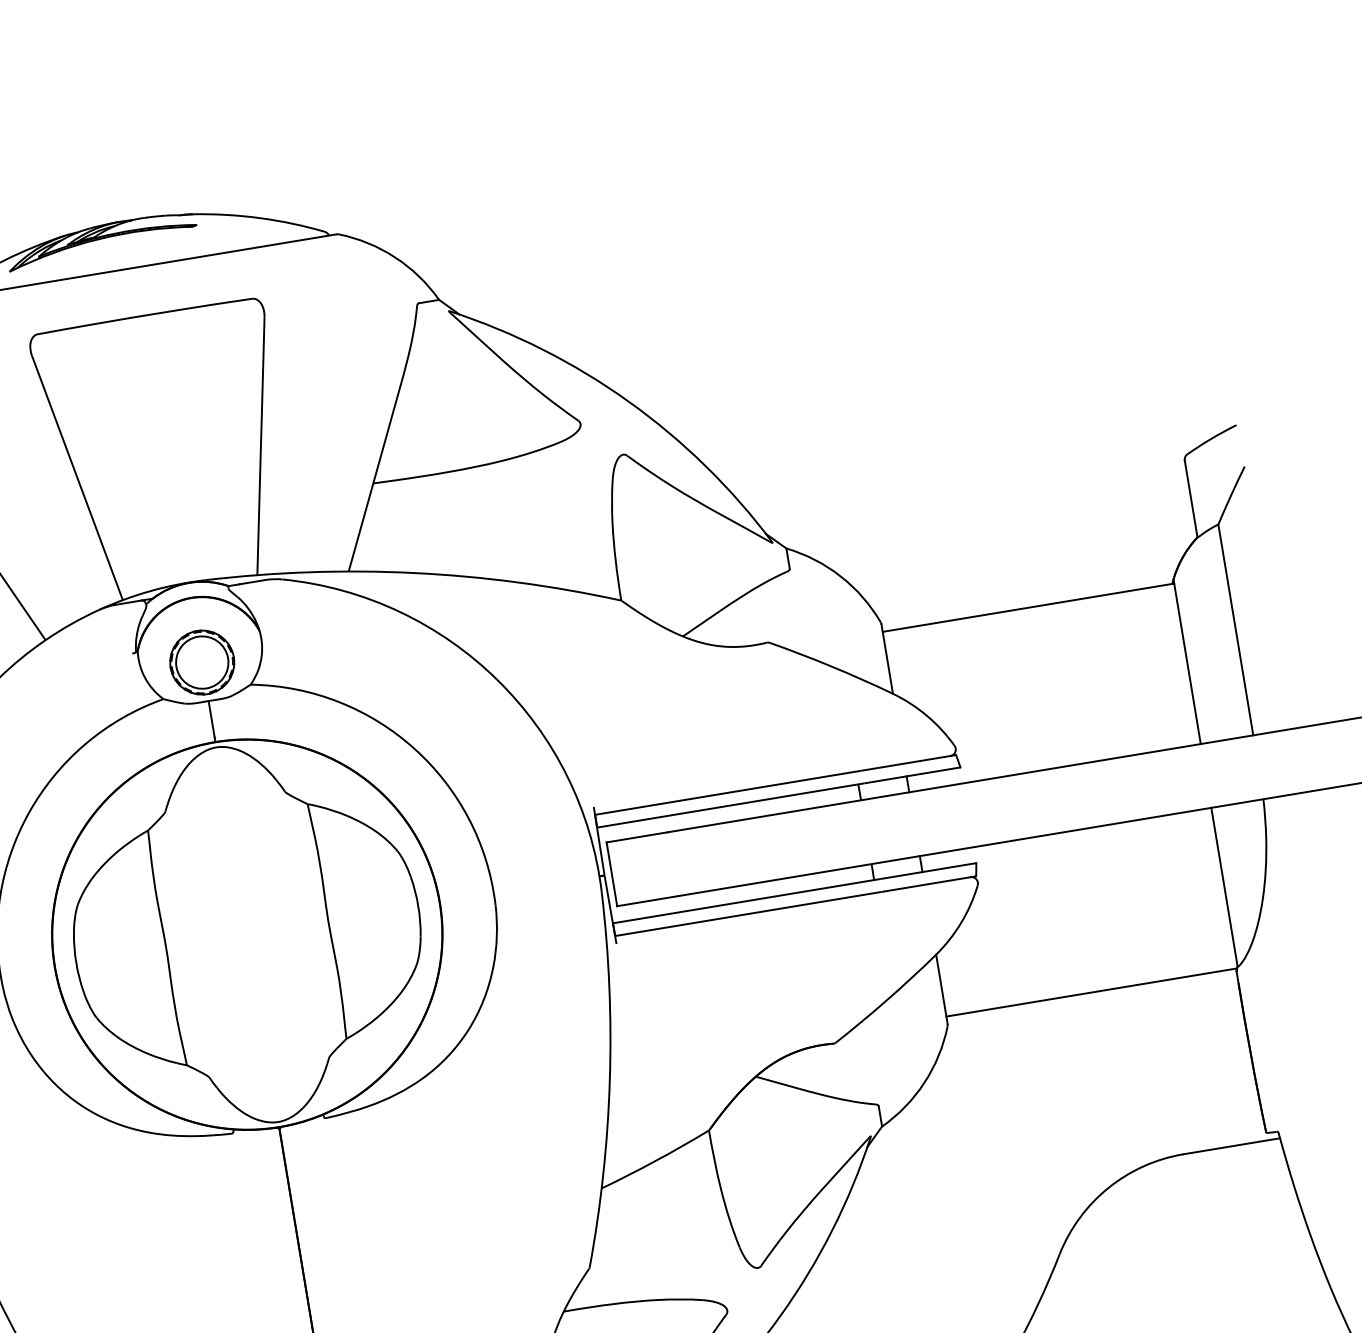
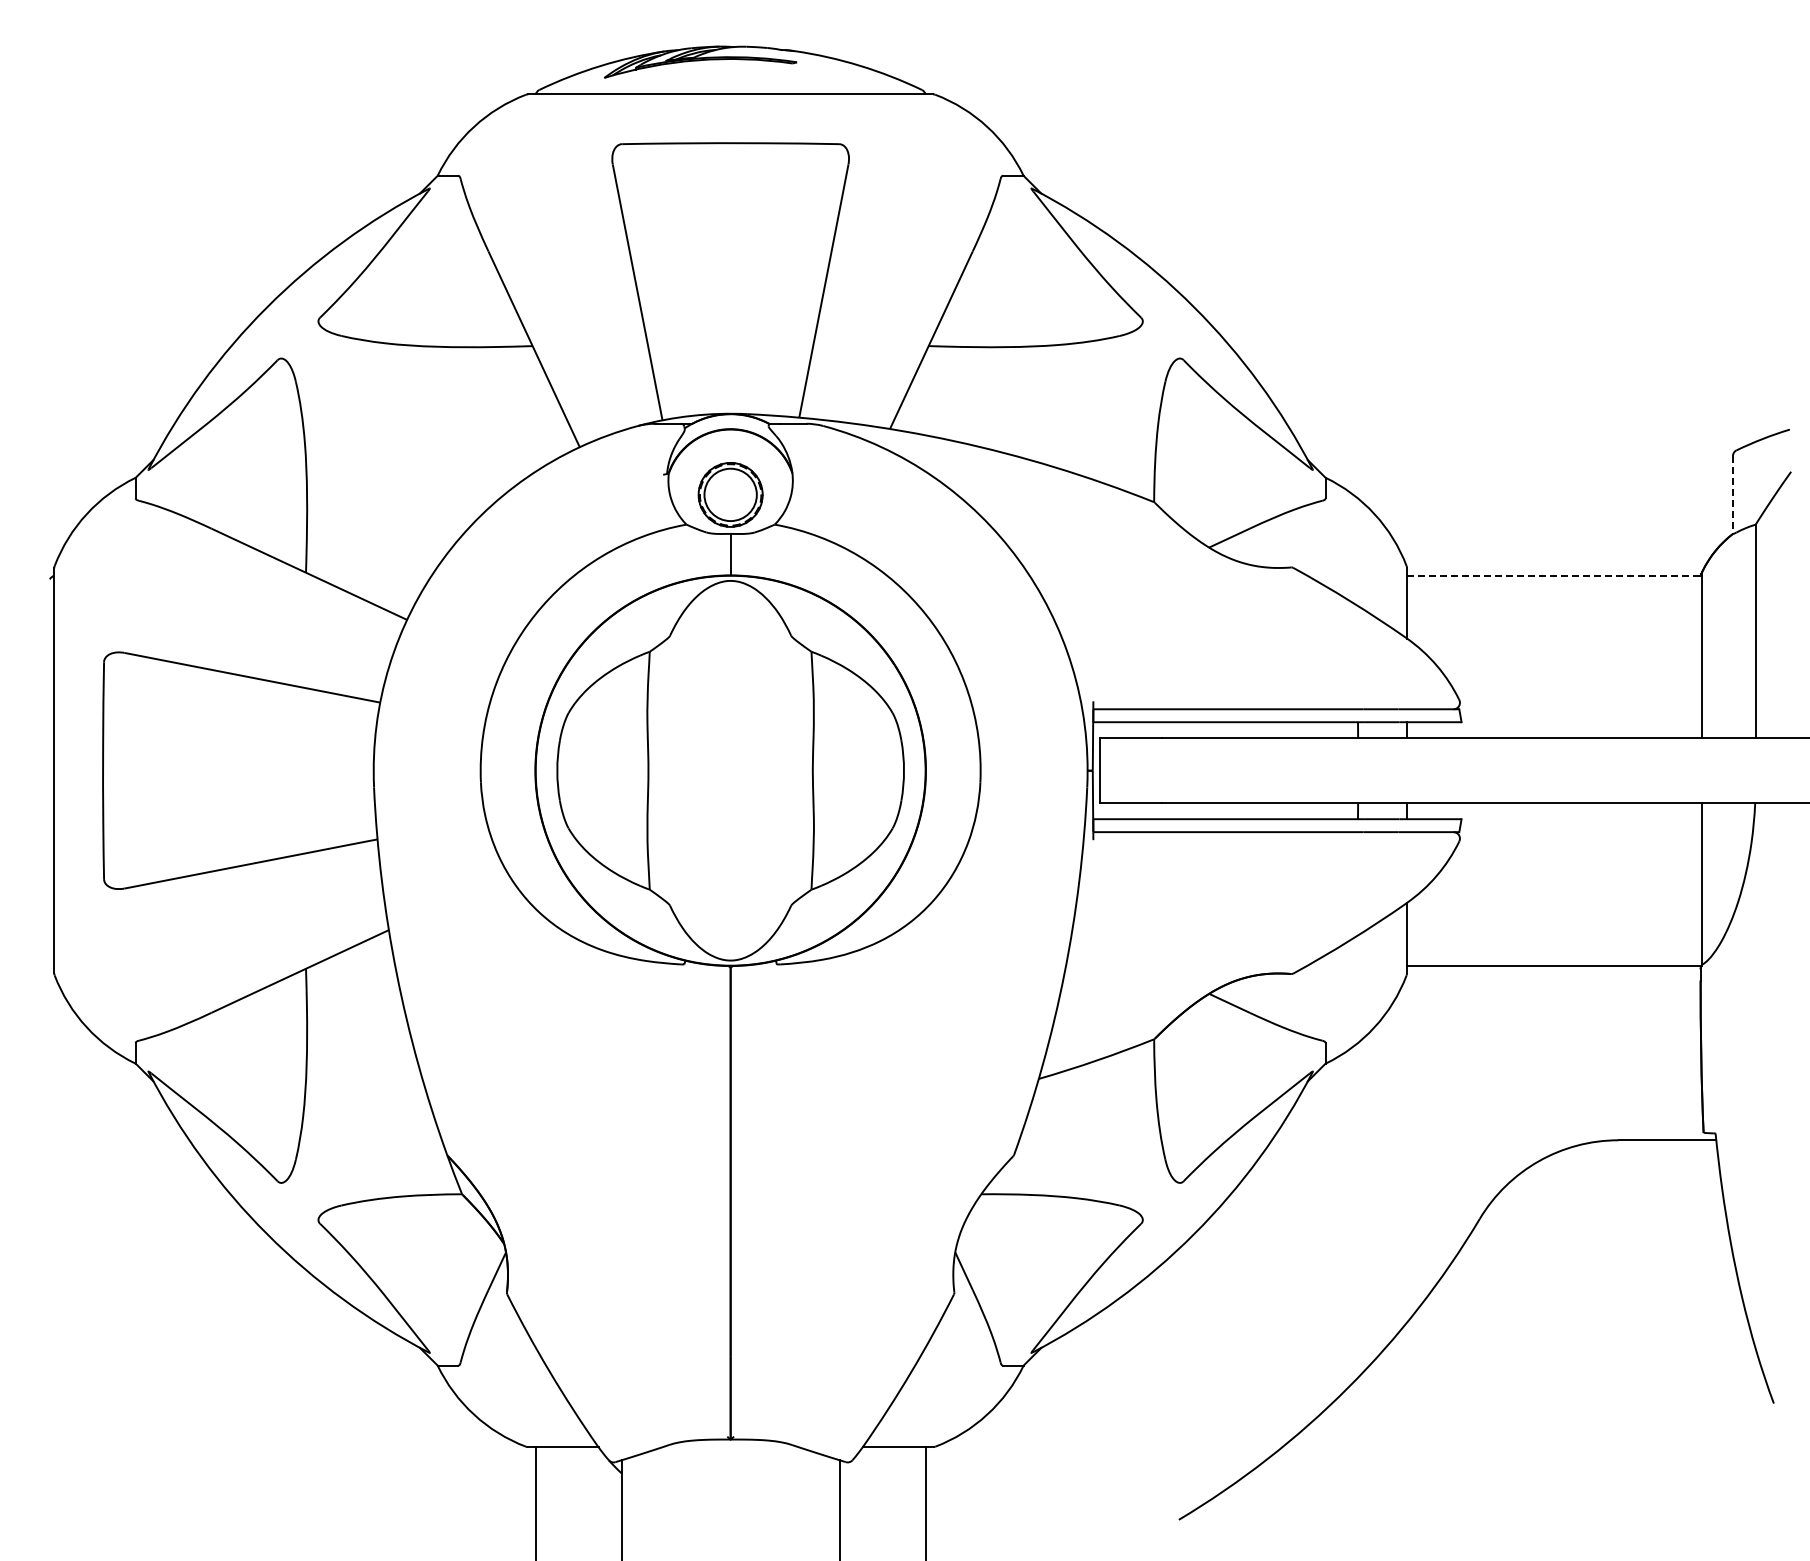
line: (1190, 498) -> (1732, 494), solid -> dashed
line: (1028, 607) -> (1554, 575), solid -> dashed

